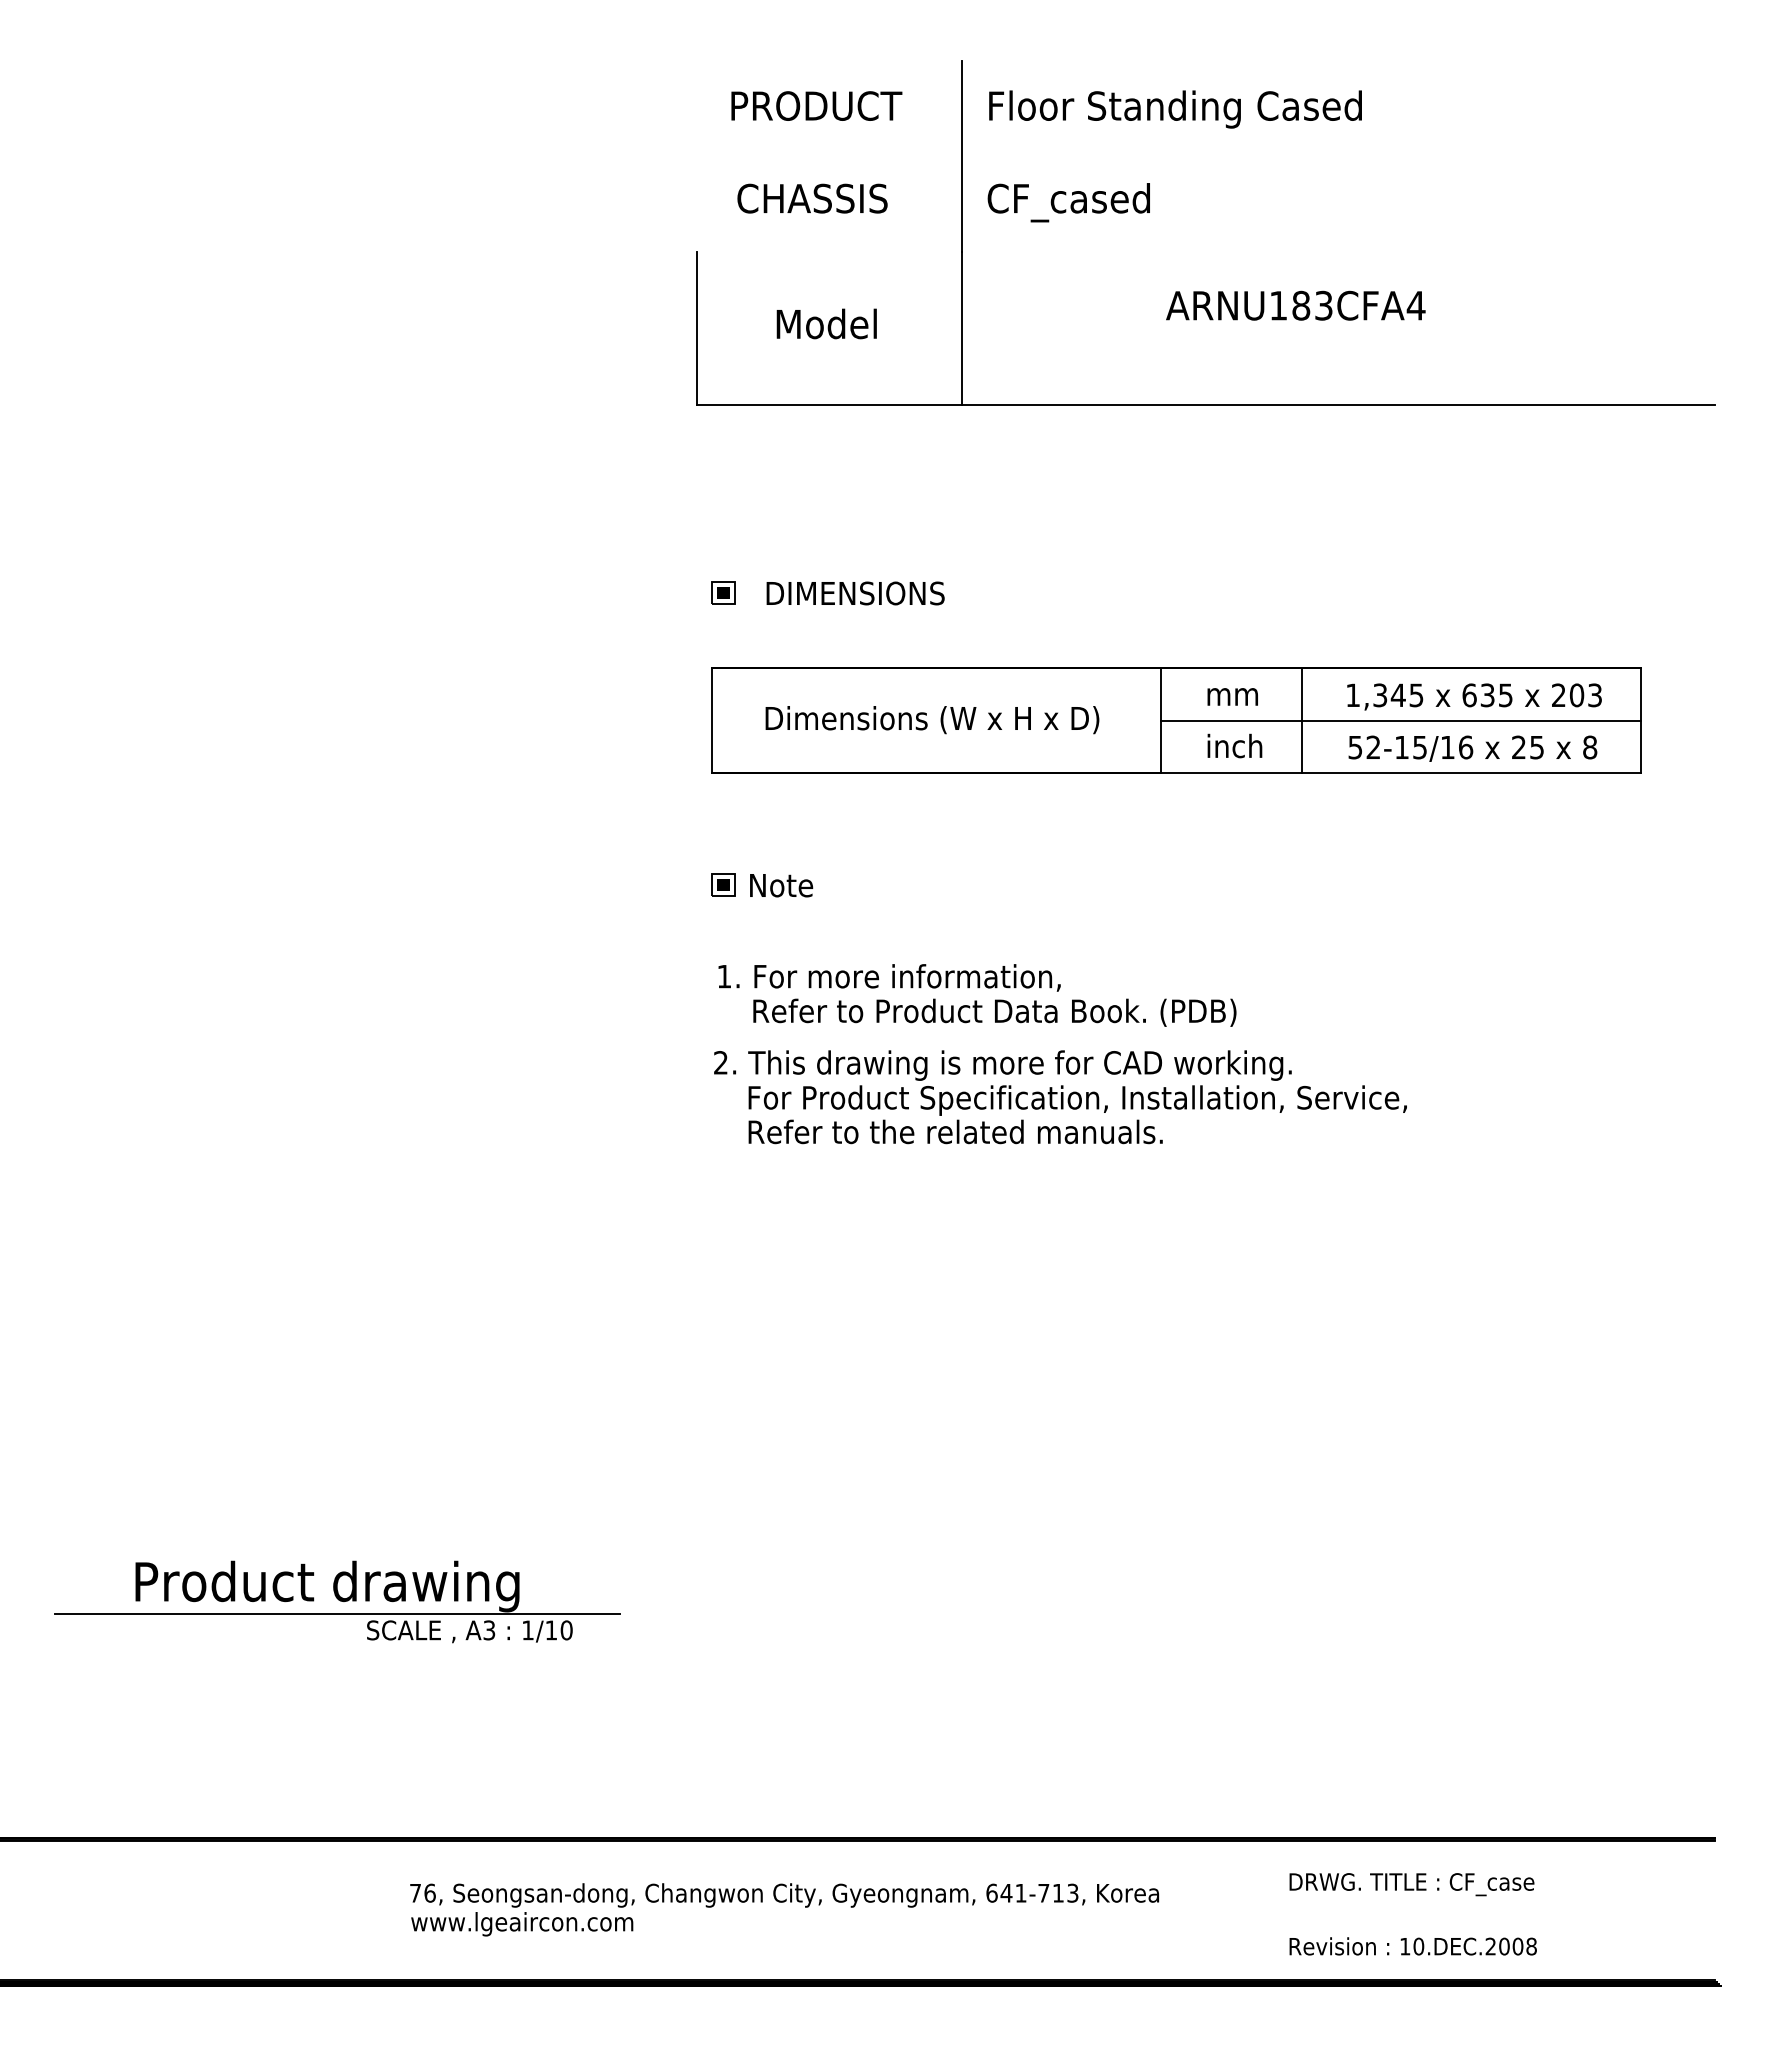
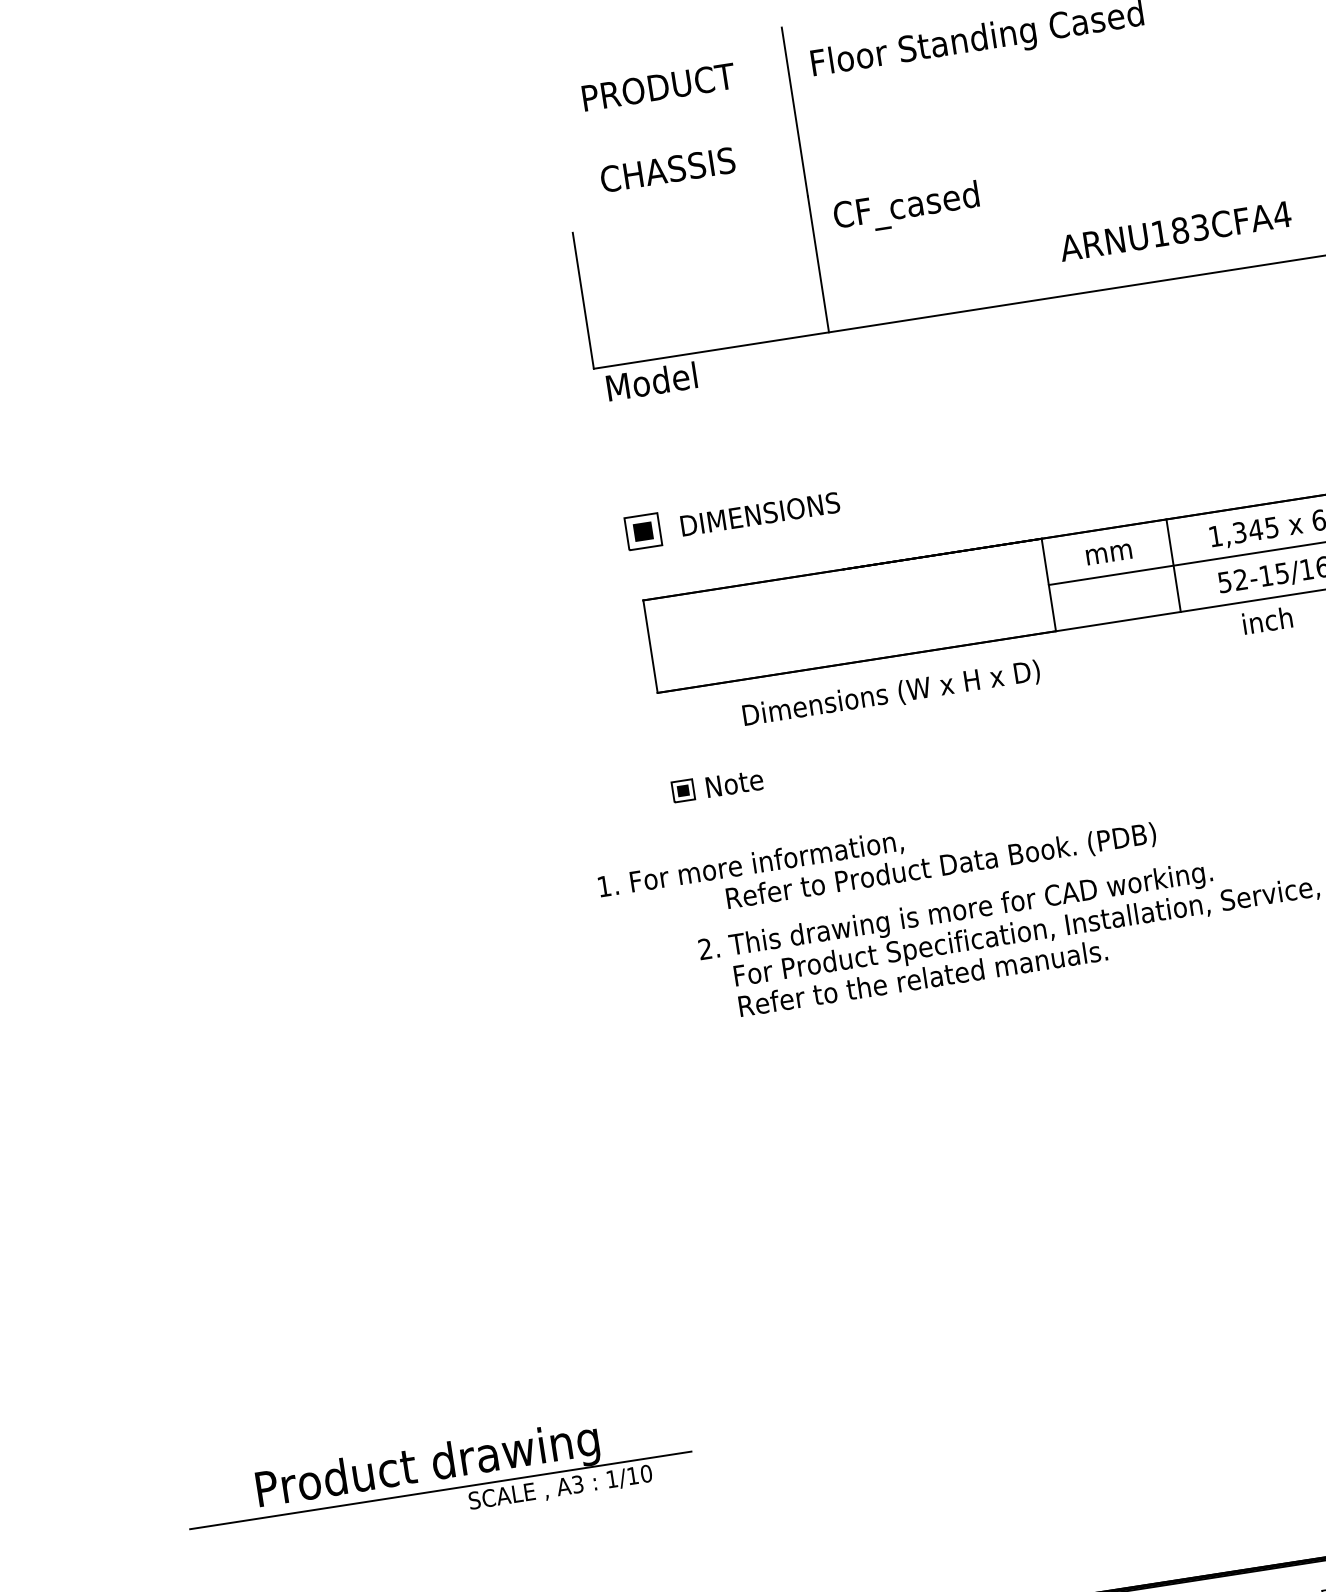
text: (1068, 202) -> (906, 208), moved
text: (1295, 305) -> (1175, 231), moved
text: (826, 323) -> (651, 381), moved
part: (723, 592) -> (642, 531), size x1.6
text: (932, 720) -> (891, 694), moved
text: (1234, 745) -> (1267, 620), moved
text: (889, 977) -> (750, 864), moved

